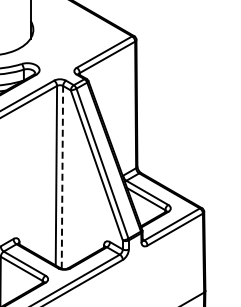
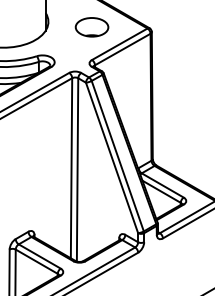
part: (76, 35) -> (91, 27), added
line: (62, 176) -> (77, 169), dashed -> solid

